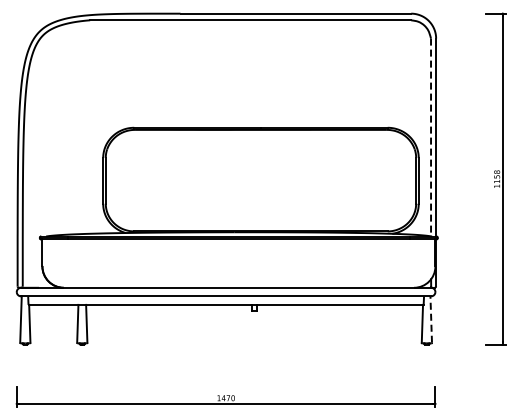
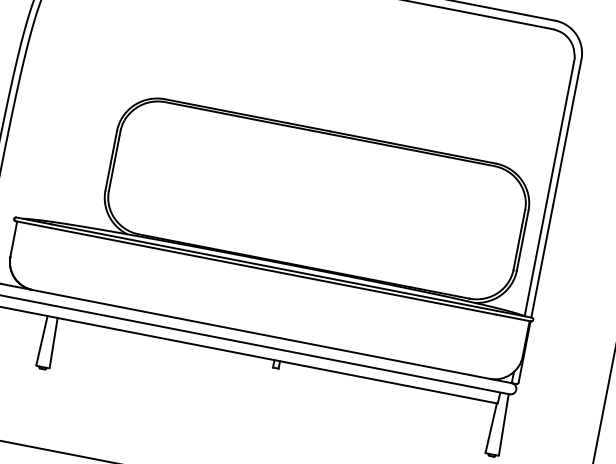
line: (431, 137) -> (550, 187), dashed -> solid
line: (431, 319) -> (504, 424), dashed -> solid

